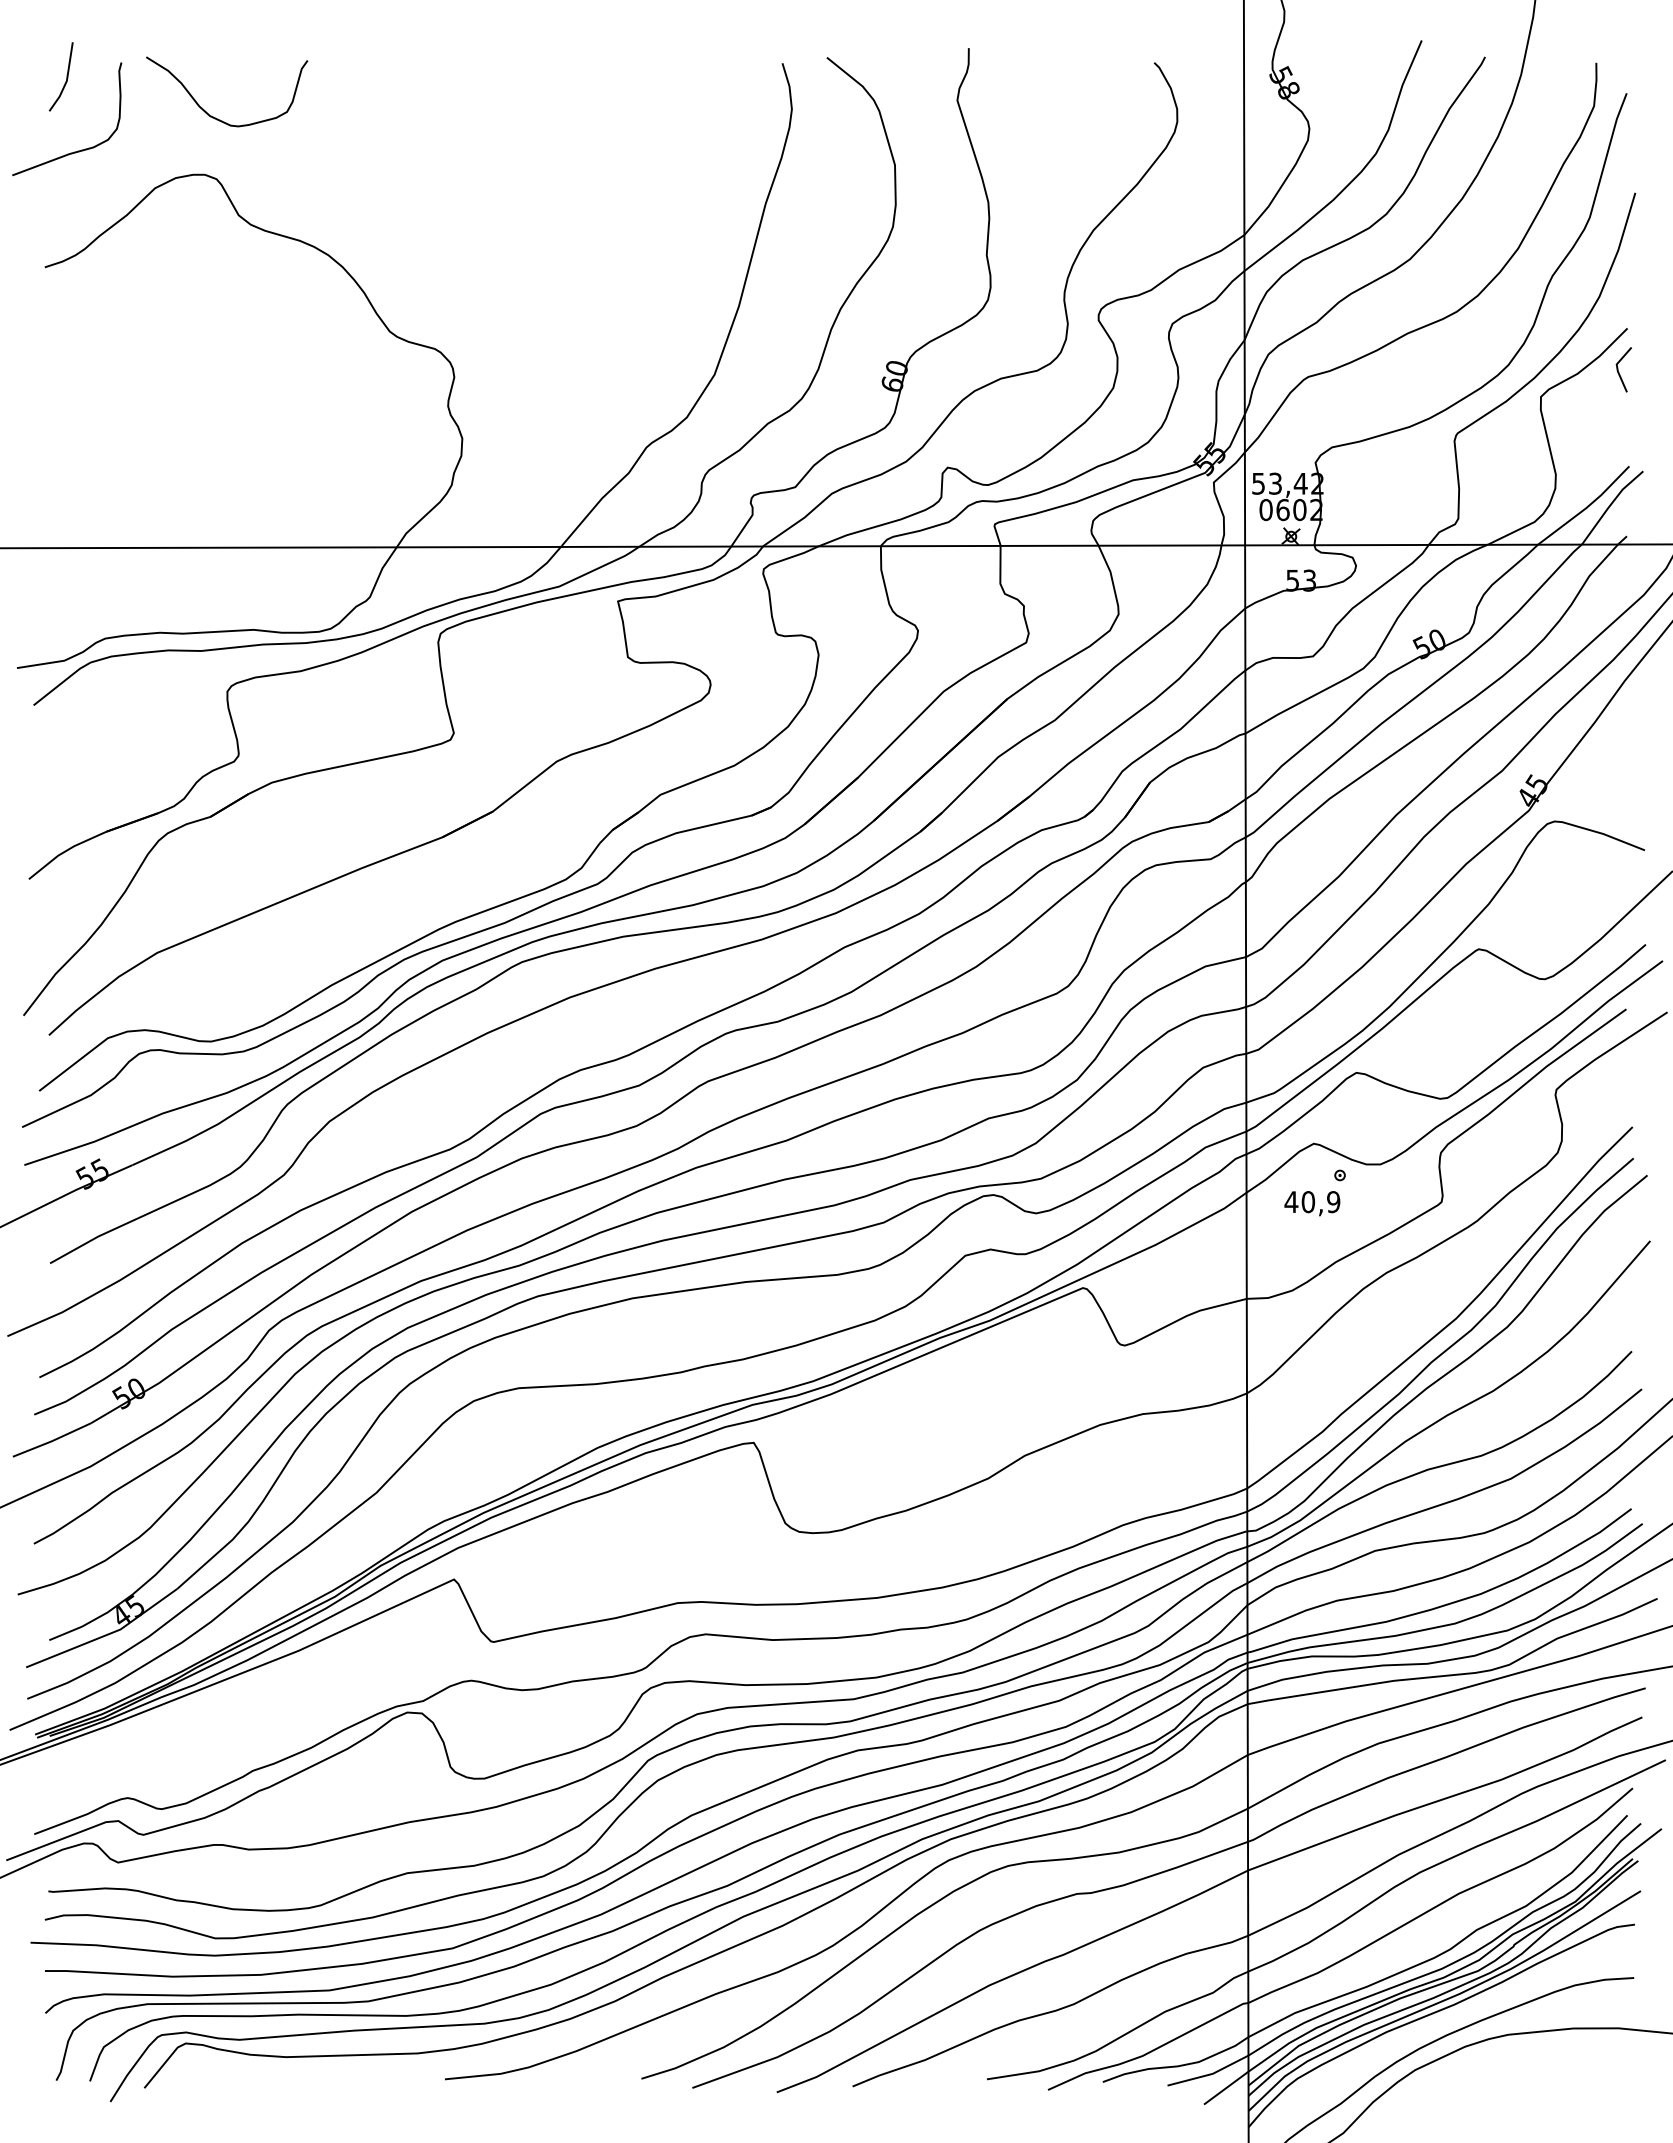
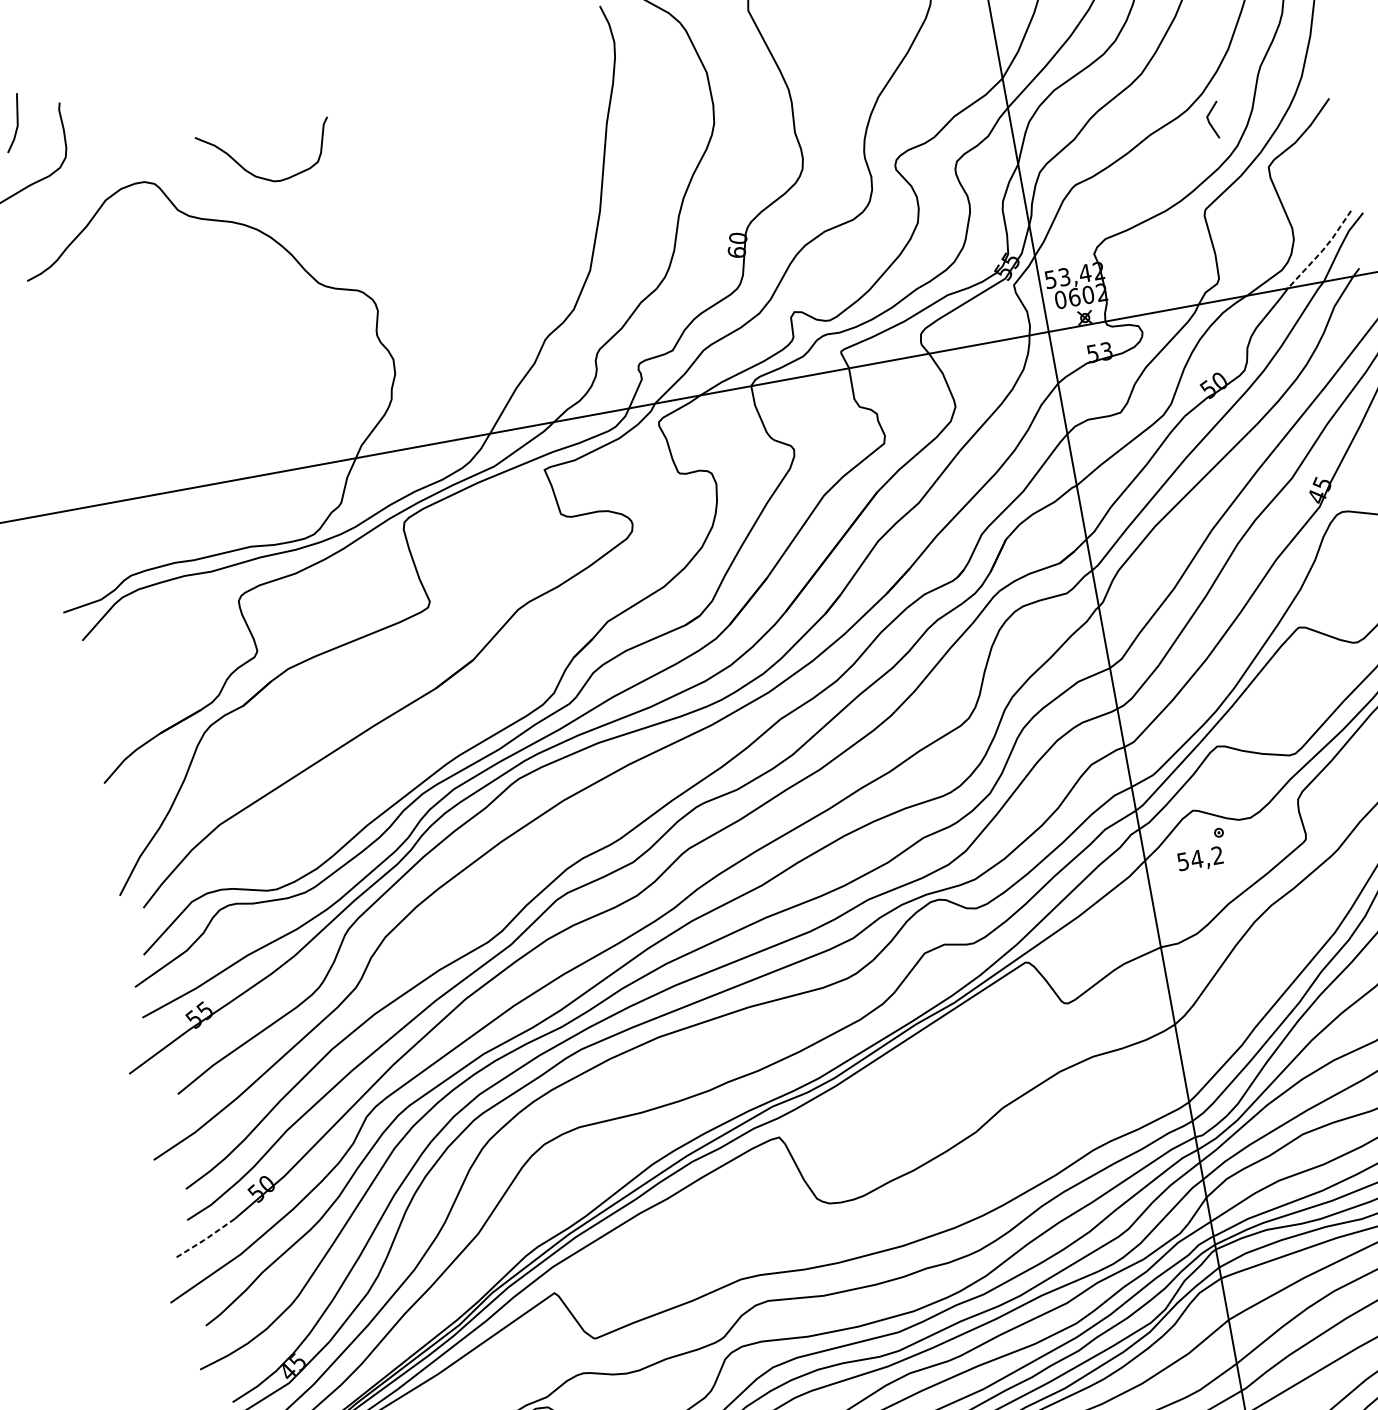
curve: (215, 117) -> (260, 176), moved
line: (1618, 369) -> (1209, 120), moved
line: (1586, 508) -> (1322, 251), solid -> dashed
text: (1312, 1202) -> (1200, 858), 40,9 -> 54,2
line: (51, 1441) -> (205, 1239), solid -> dashed

